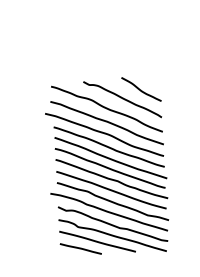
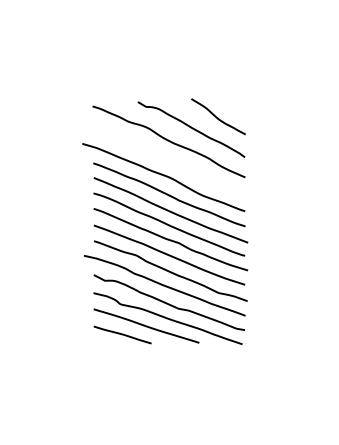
curve: (107, 122) -> (168, 160), removed

